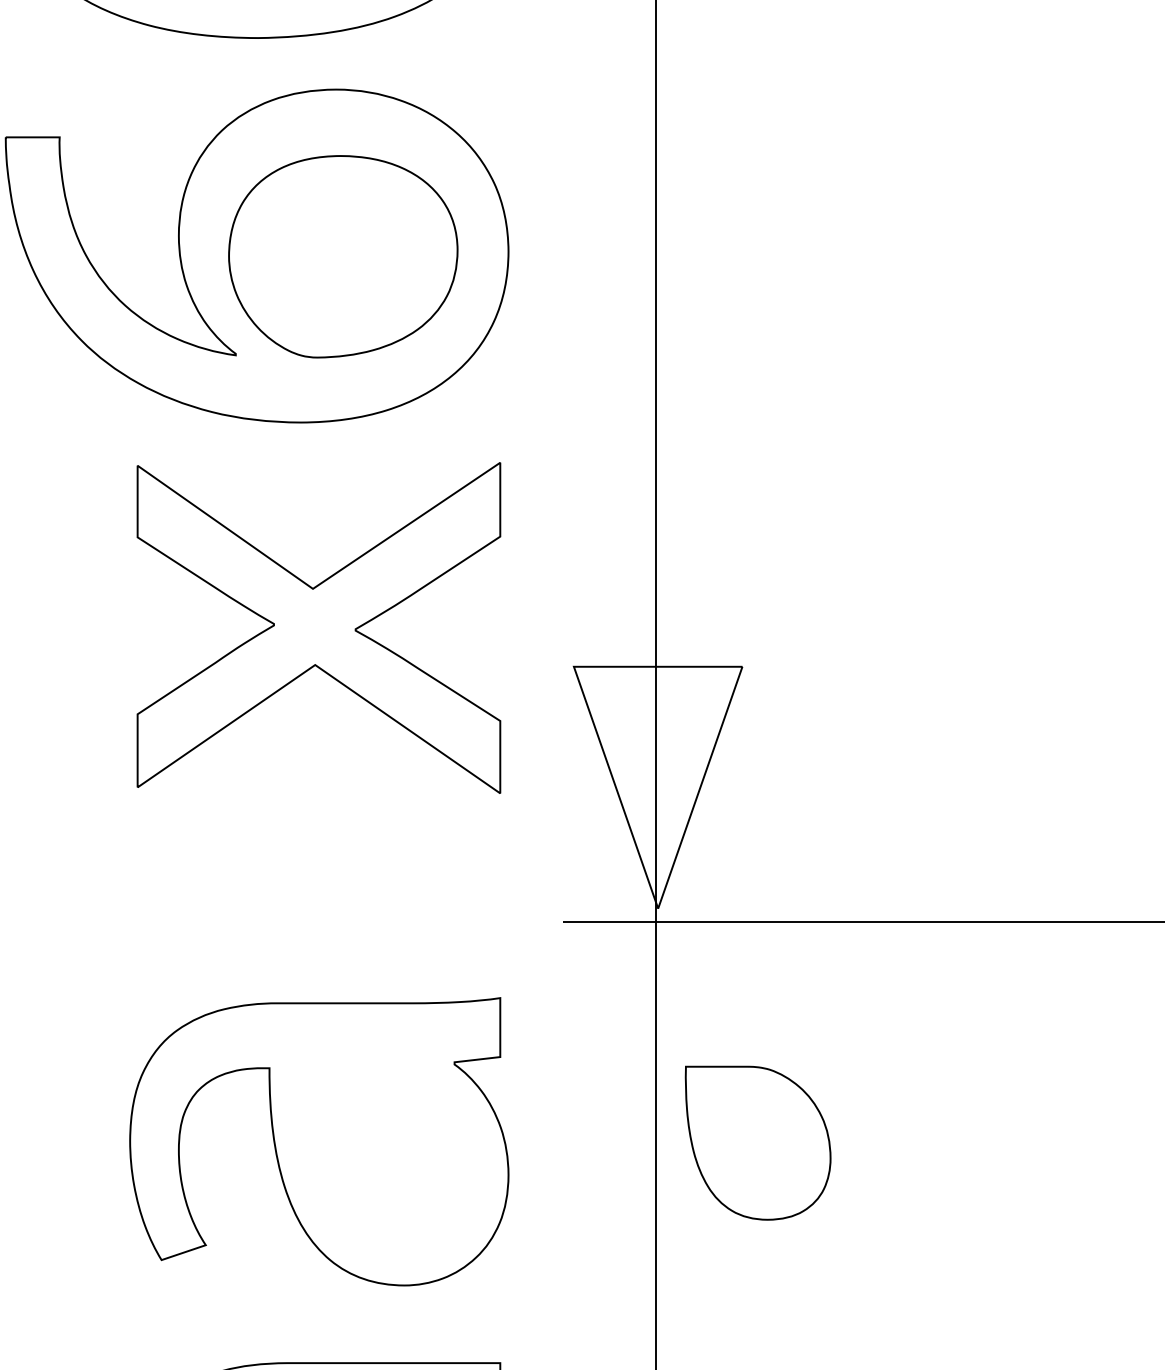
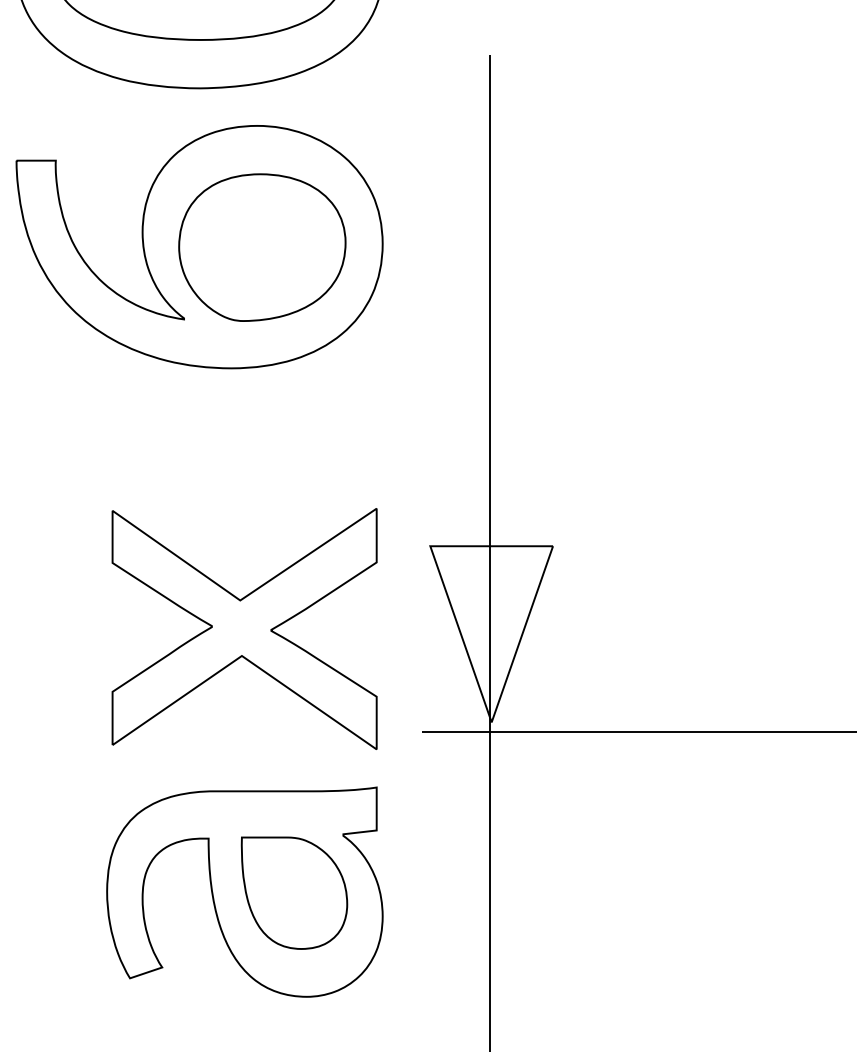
part: (318, 627) -> (244, 628), moved
part: (758, 1142) -> (294, 892), moved

